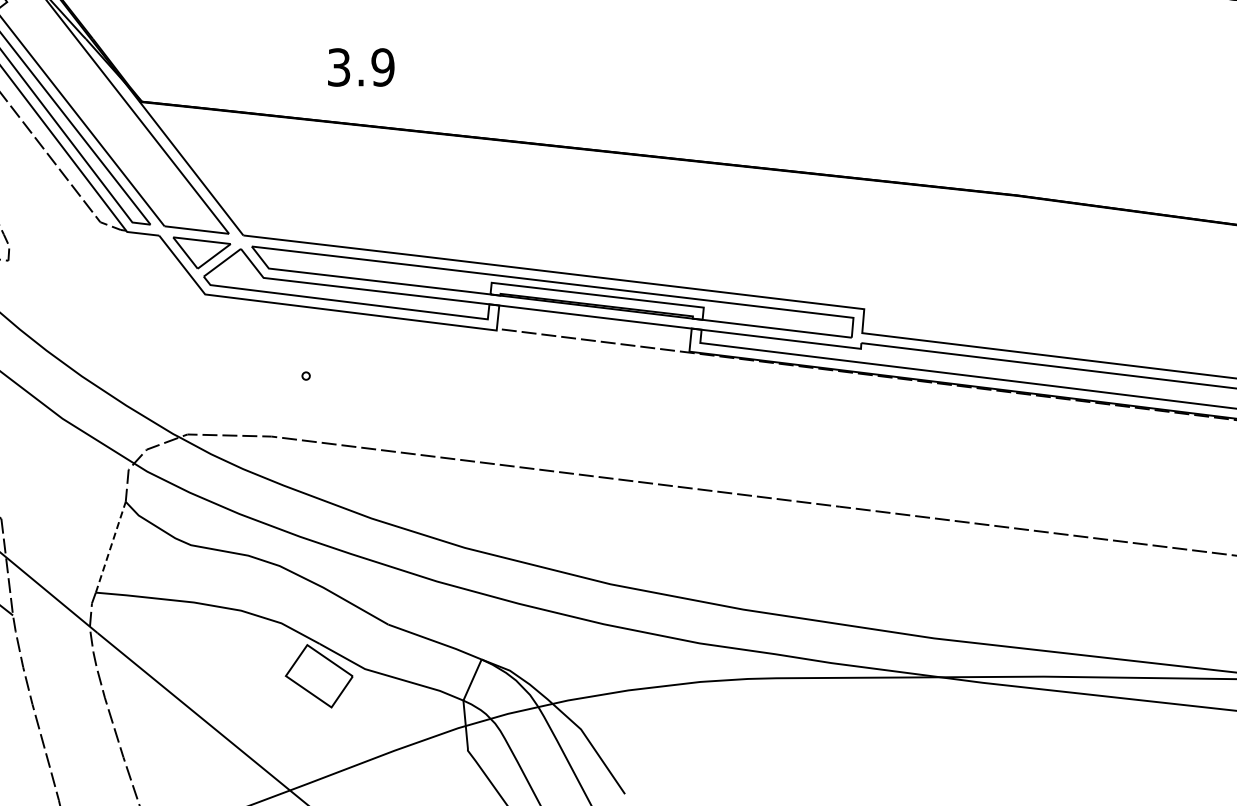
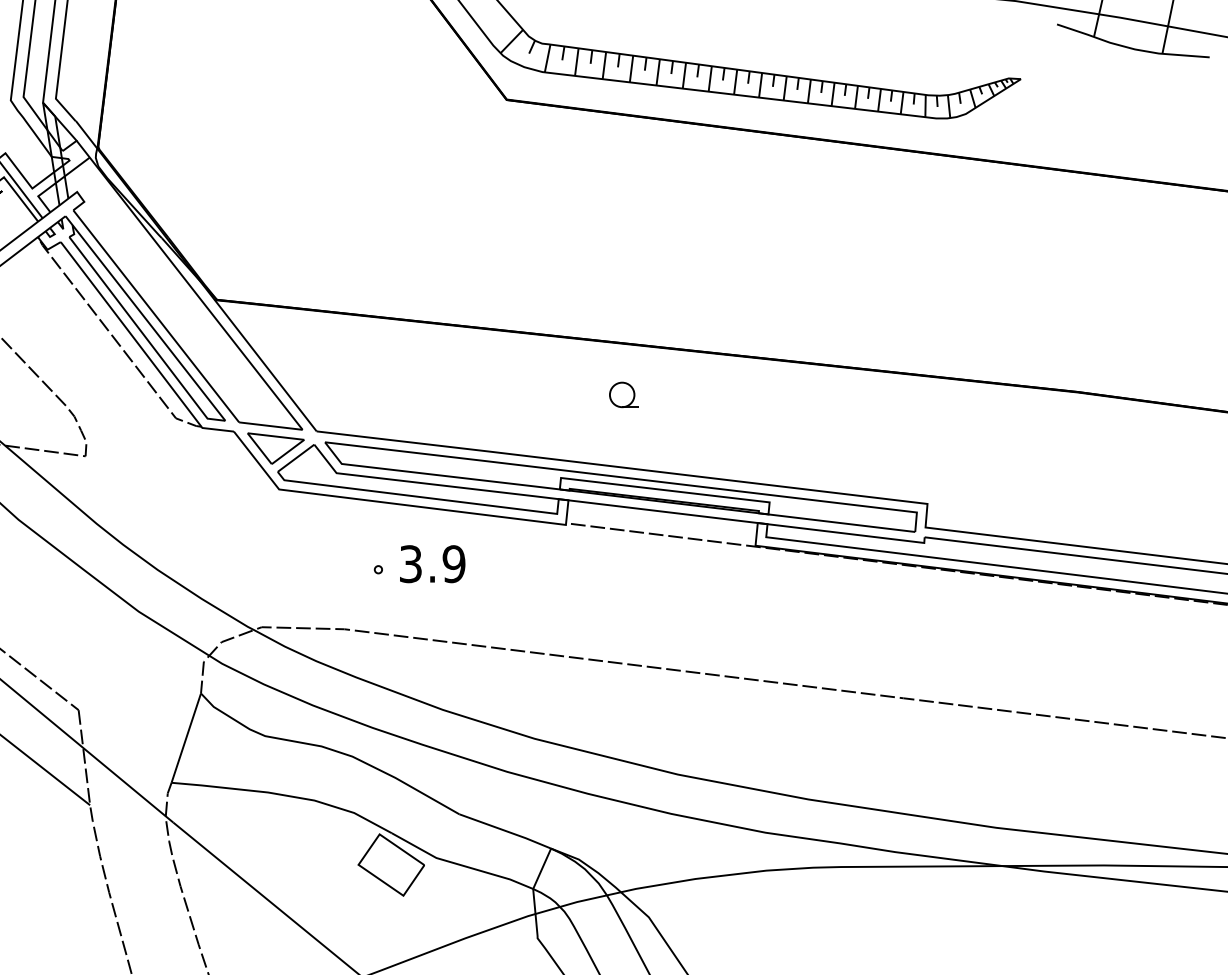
text: (361, 67) -> (432, 564), moved
part: (555, 197) -> (623, 394), added
line: (111, 546) -> (186, 737), dashed -> solid

